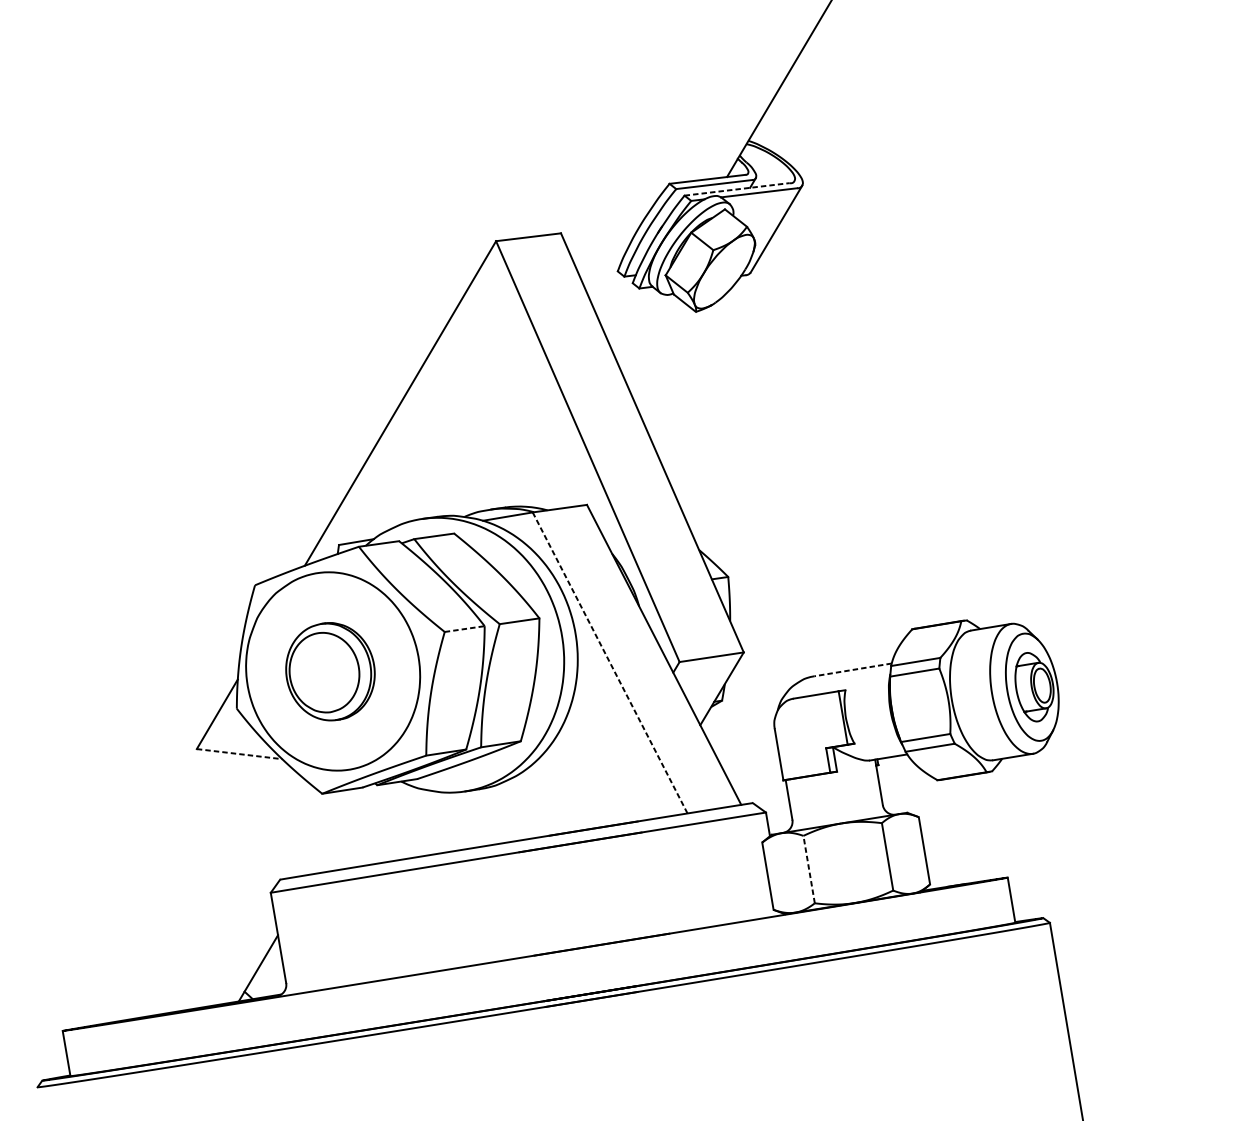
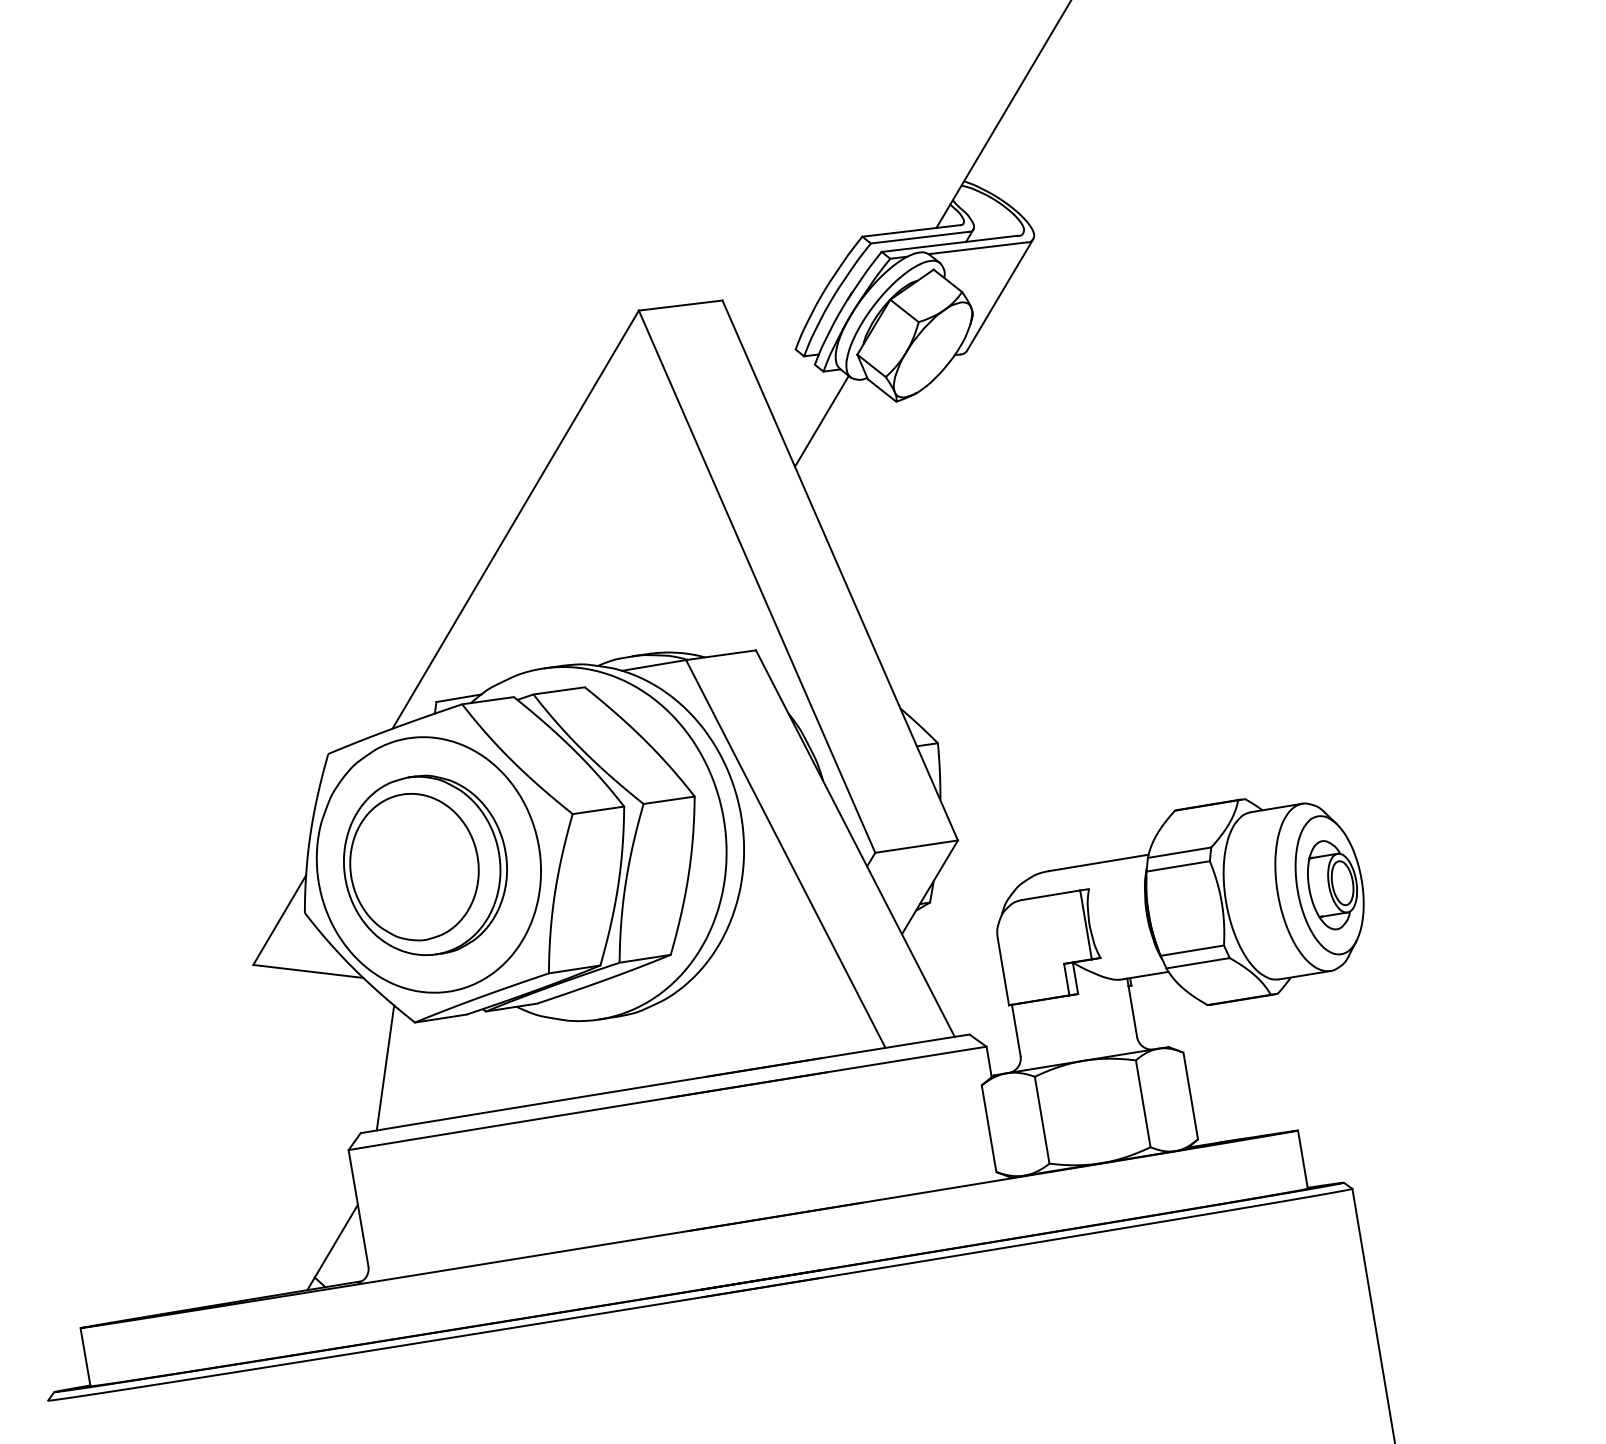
line: (737, 189) -> (949, 243), dashed -> solid
line: (637, 326) -> (821, 420), added
line: (464, 629) -> (598, 810), dashed -> solid
line: (610, 663) -> (786, 854), dashed -> solid
line: (852, 669) -> (1098, 862), dashed -> solid
part: (330, 671) -> (425, 864), size x1.43
line: (239, 754) -> (308, 971), dashed -> solid
line: (299, 828) -> (385, 1067), added
line: (809, 869) -> (1042, 1119), dashed -> solid

